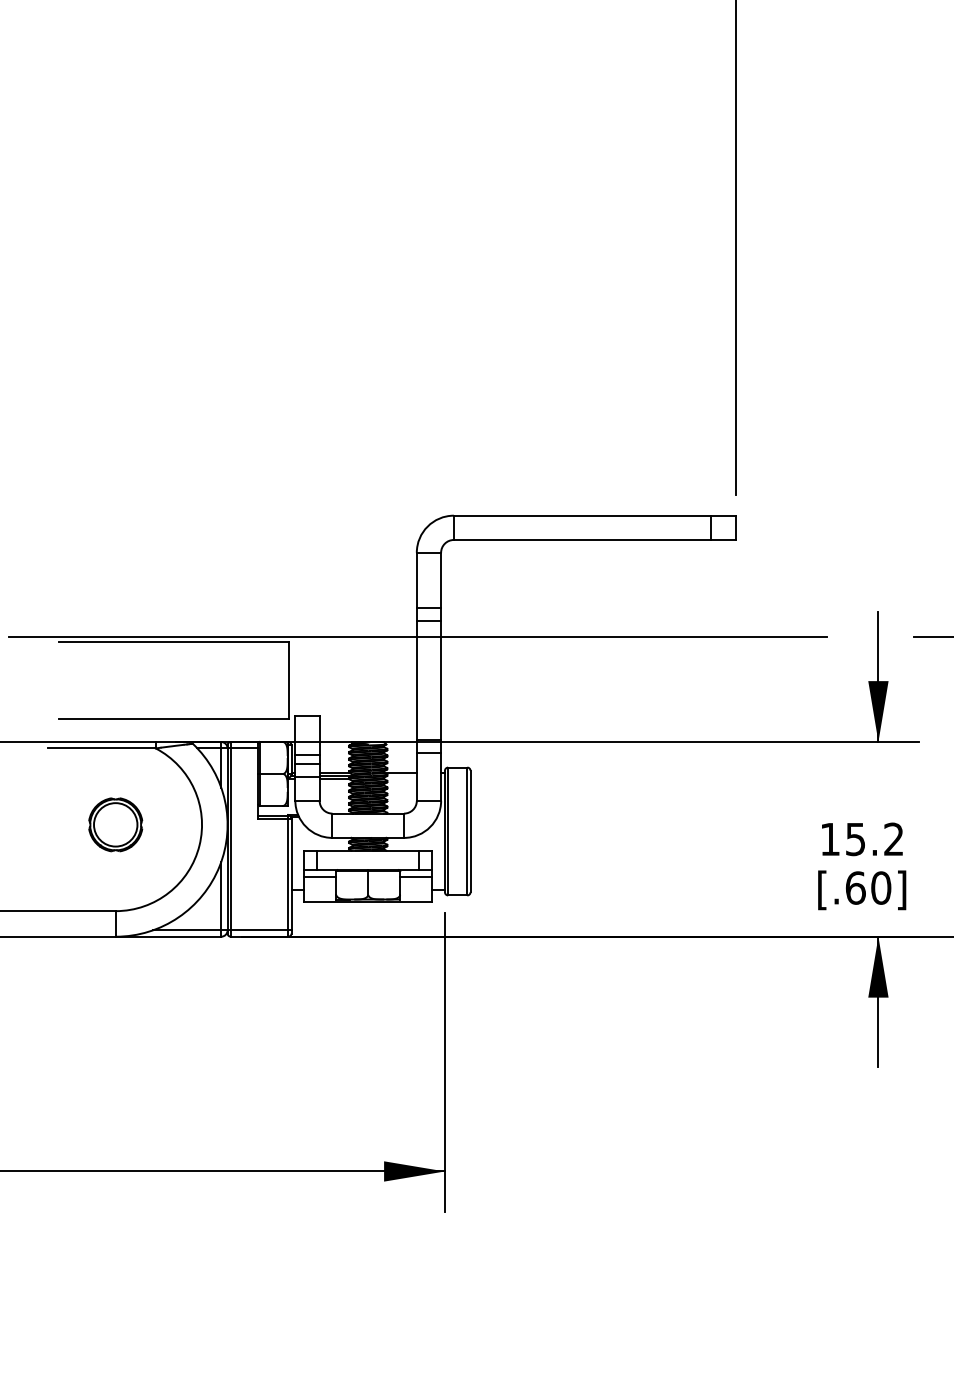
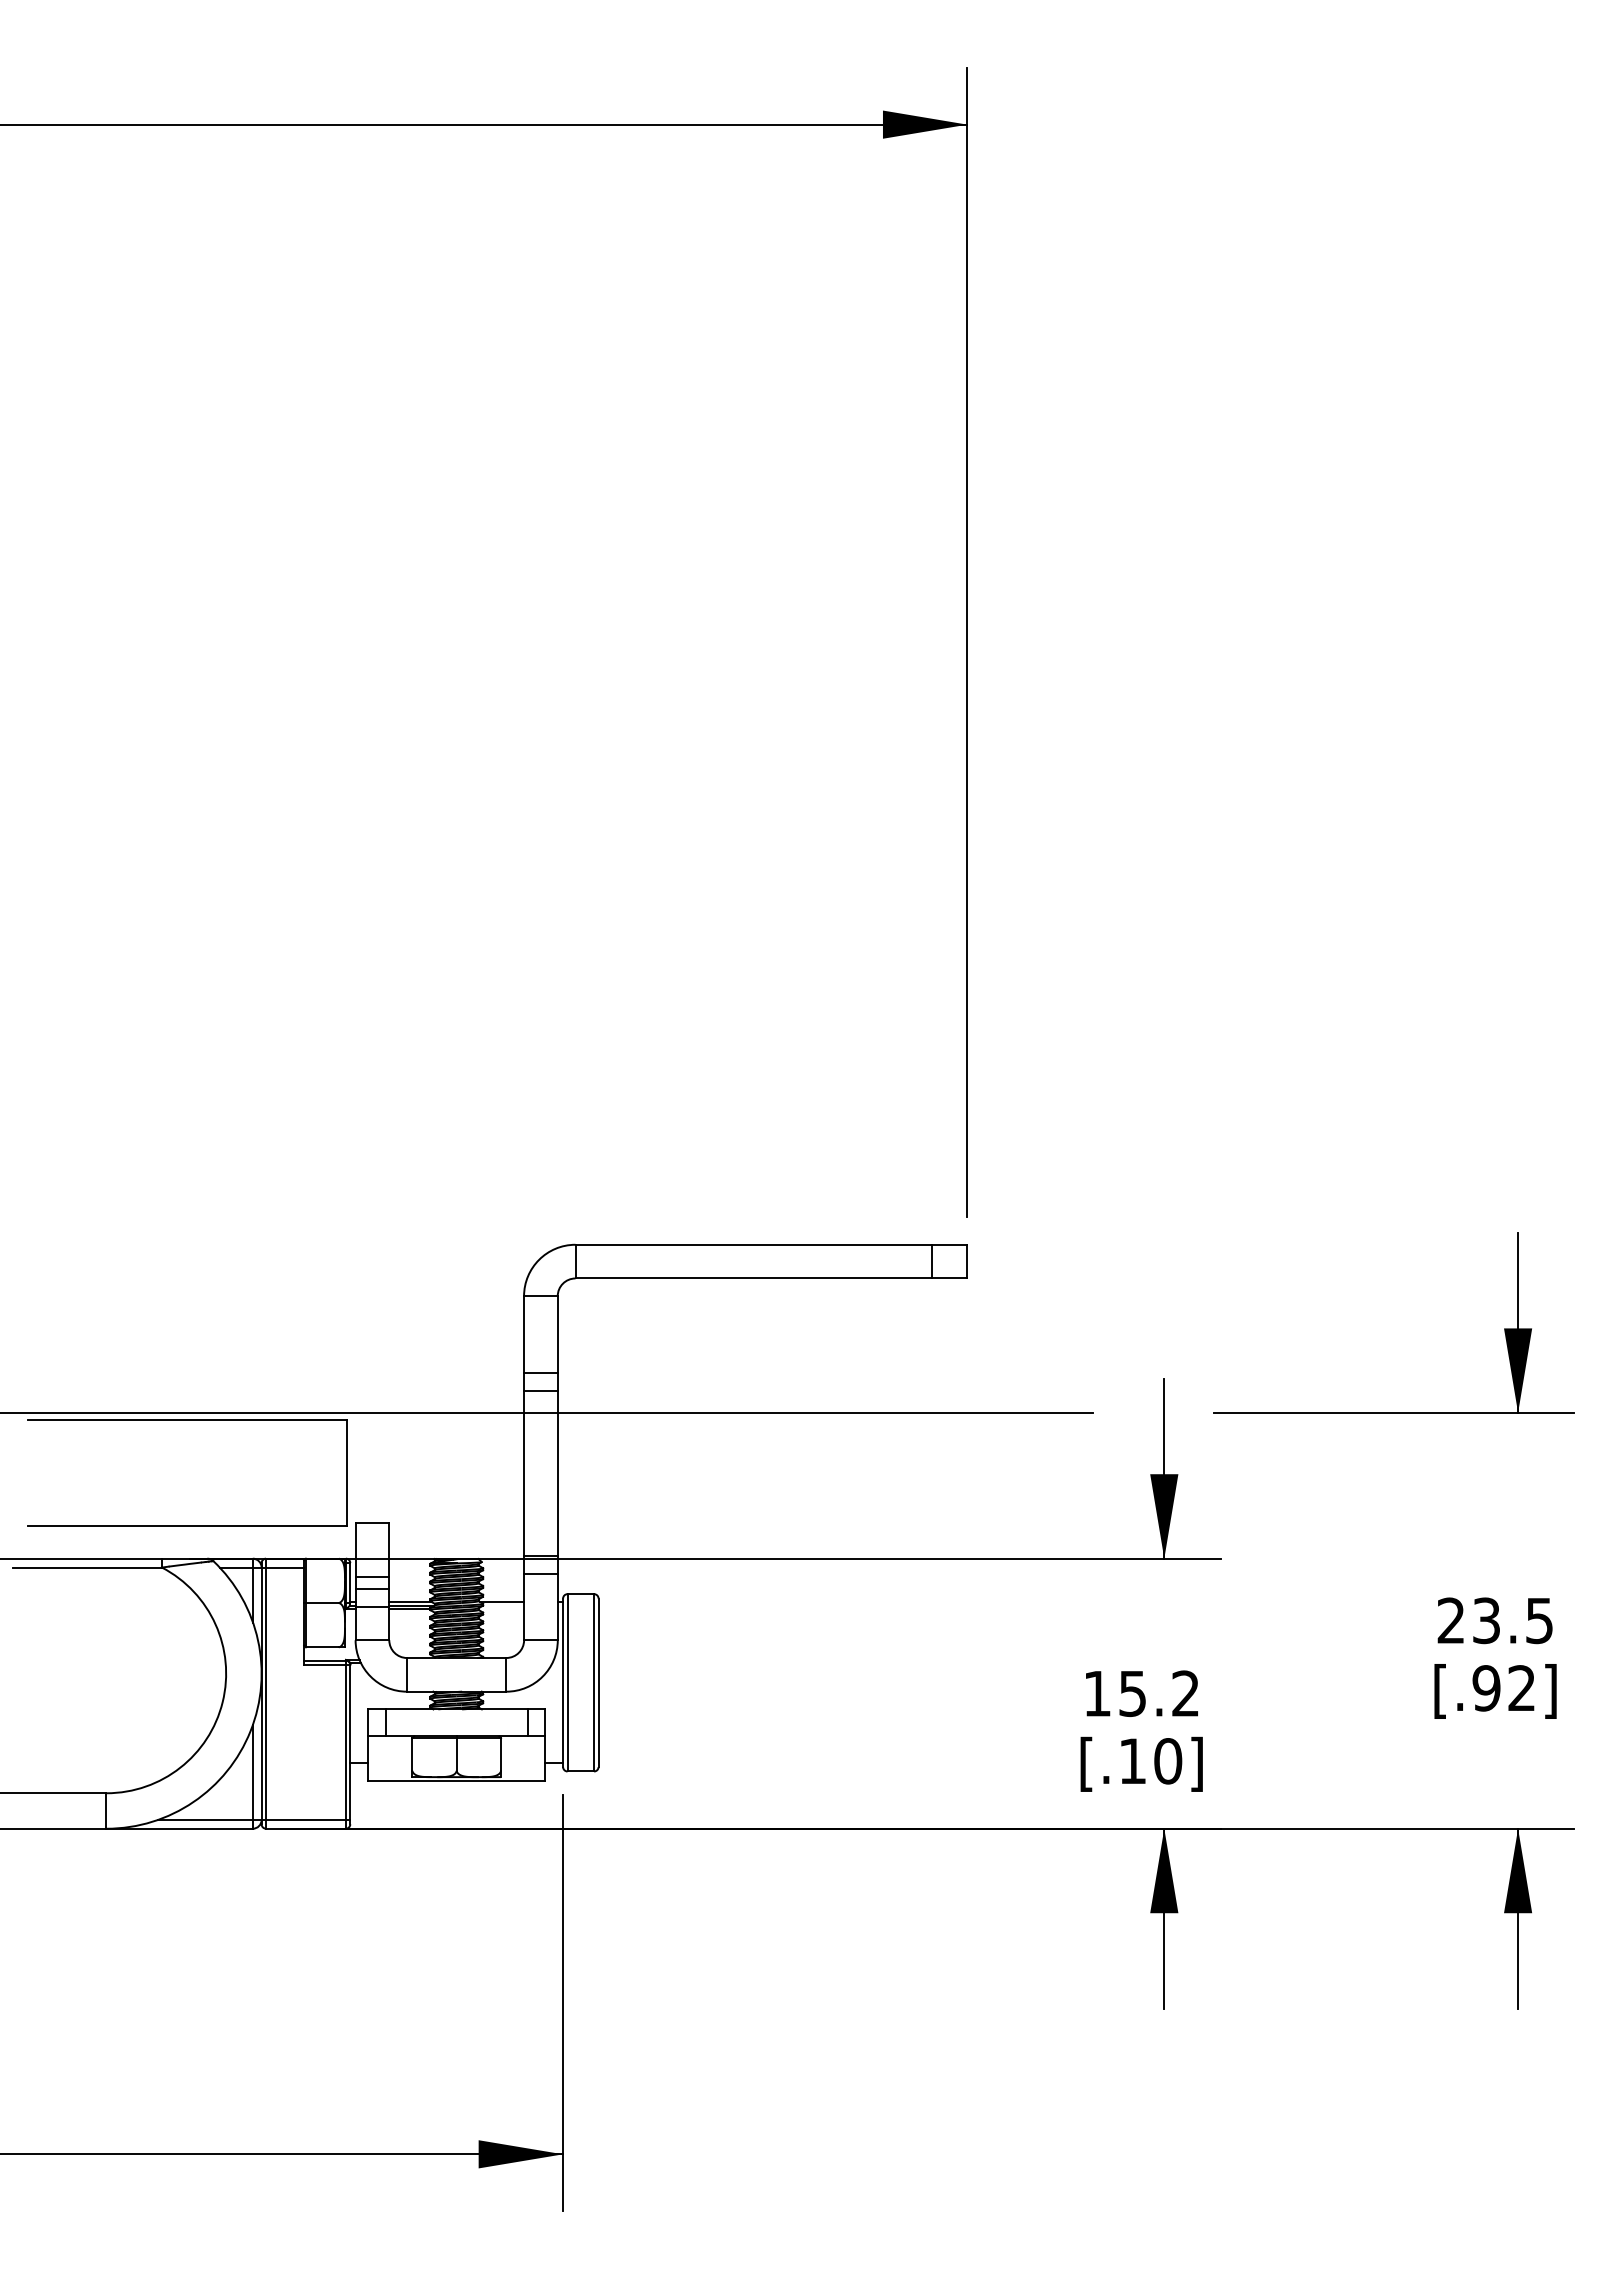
part: (115, 824) -> (106, 1673), removed
line: (320, 876) -> (390, 1745), removed
line: (416, 876) -> (523, 1745), removed
text: (856, 888) -> (1133, 1761), [.60] -> [.10]

